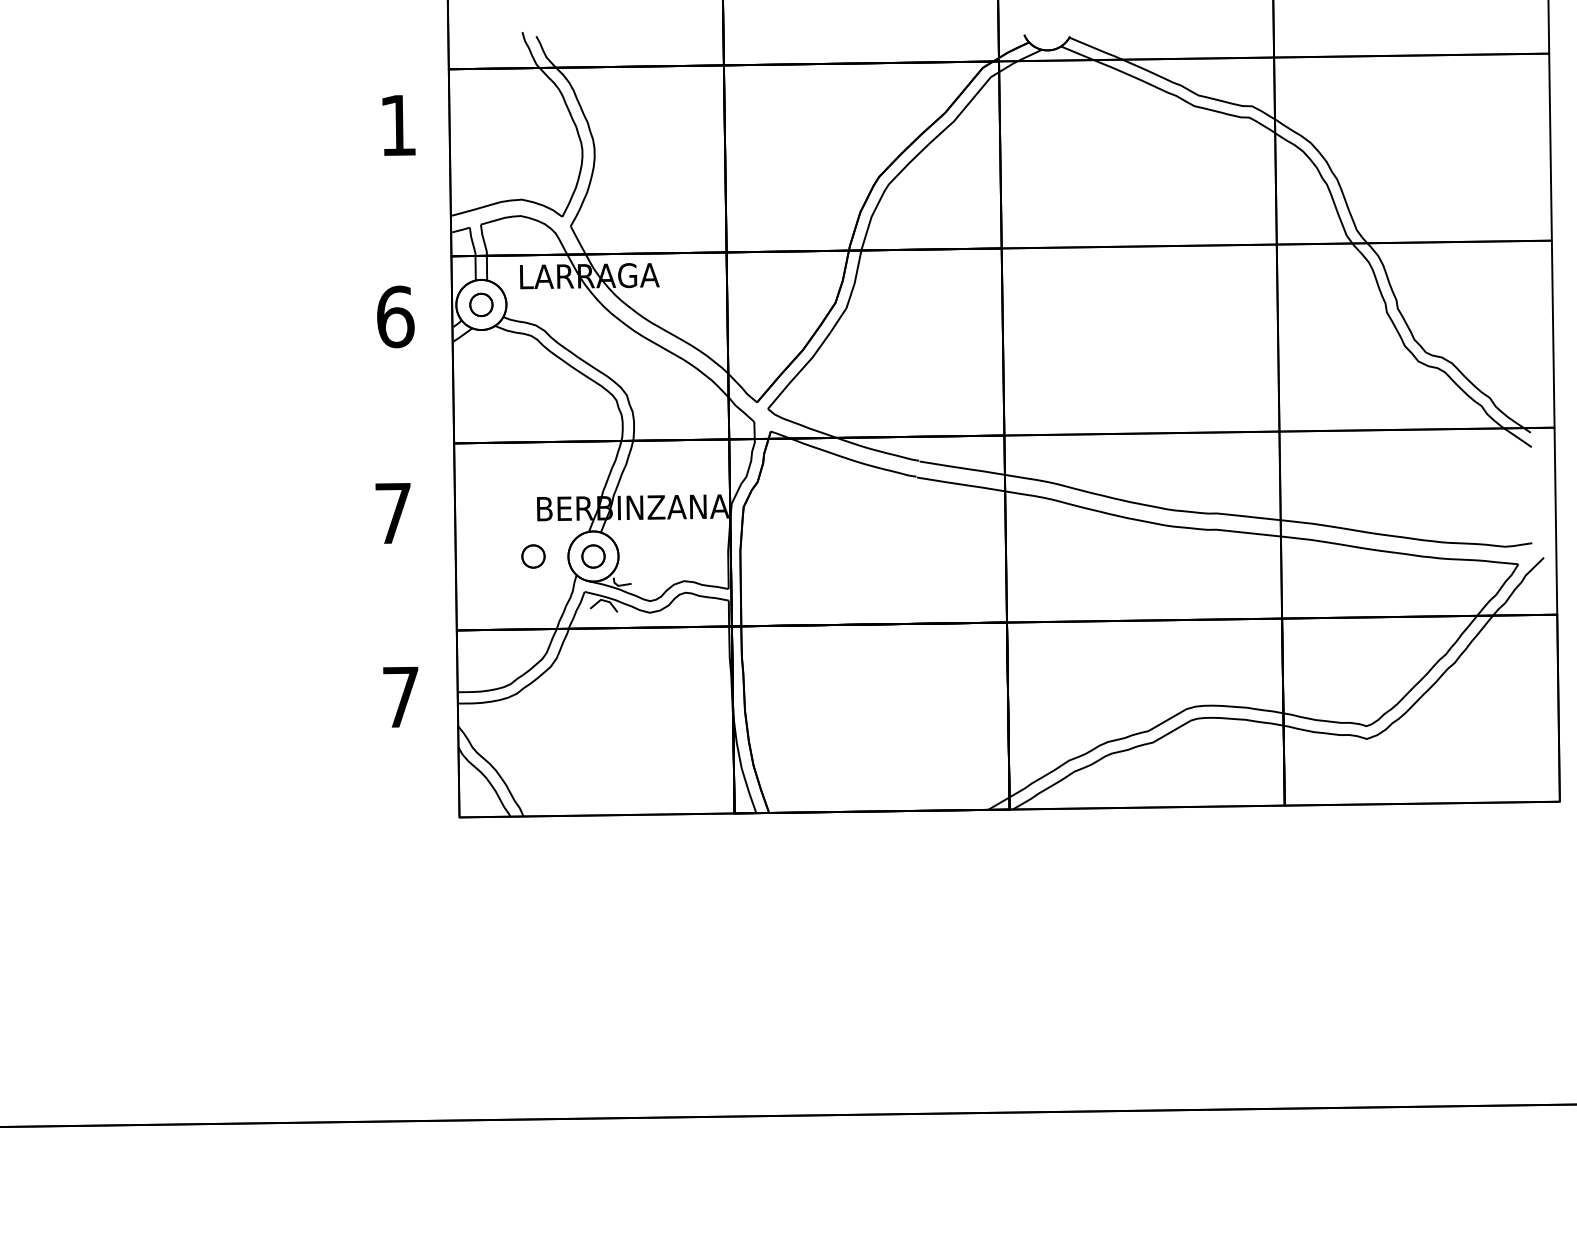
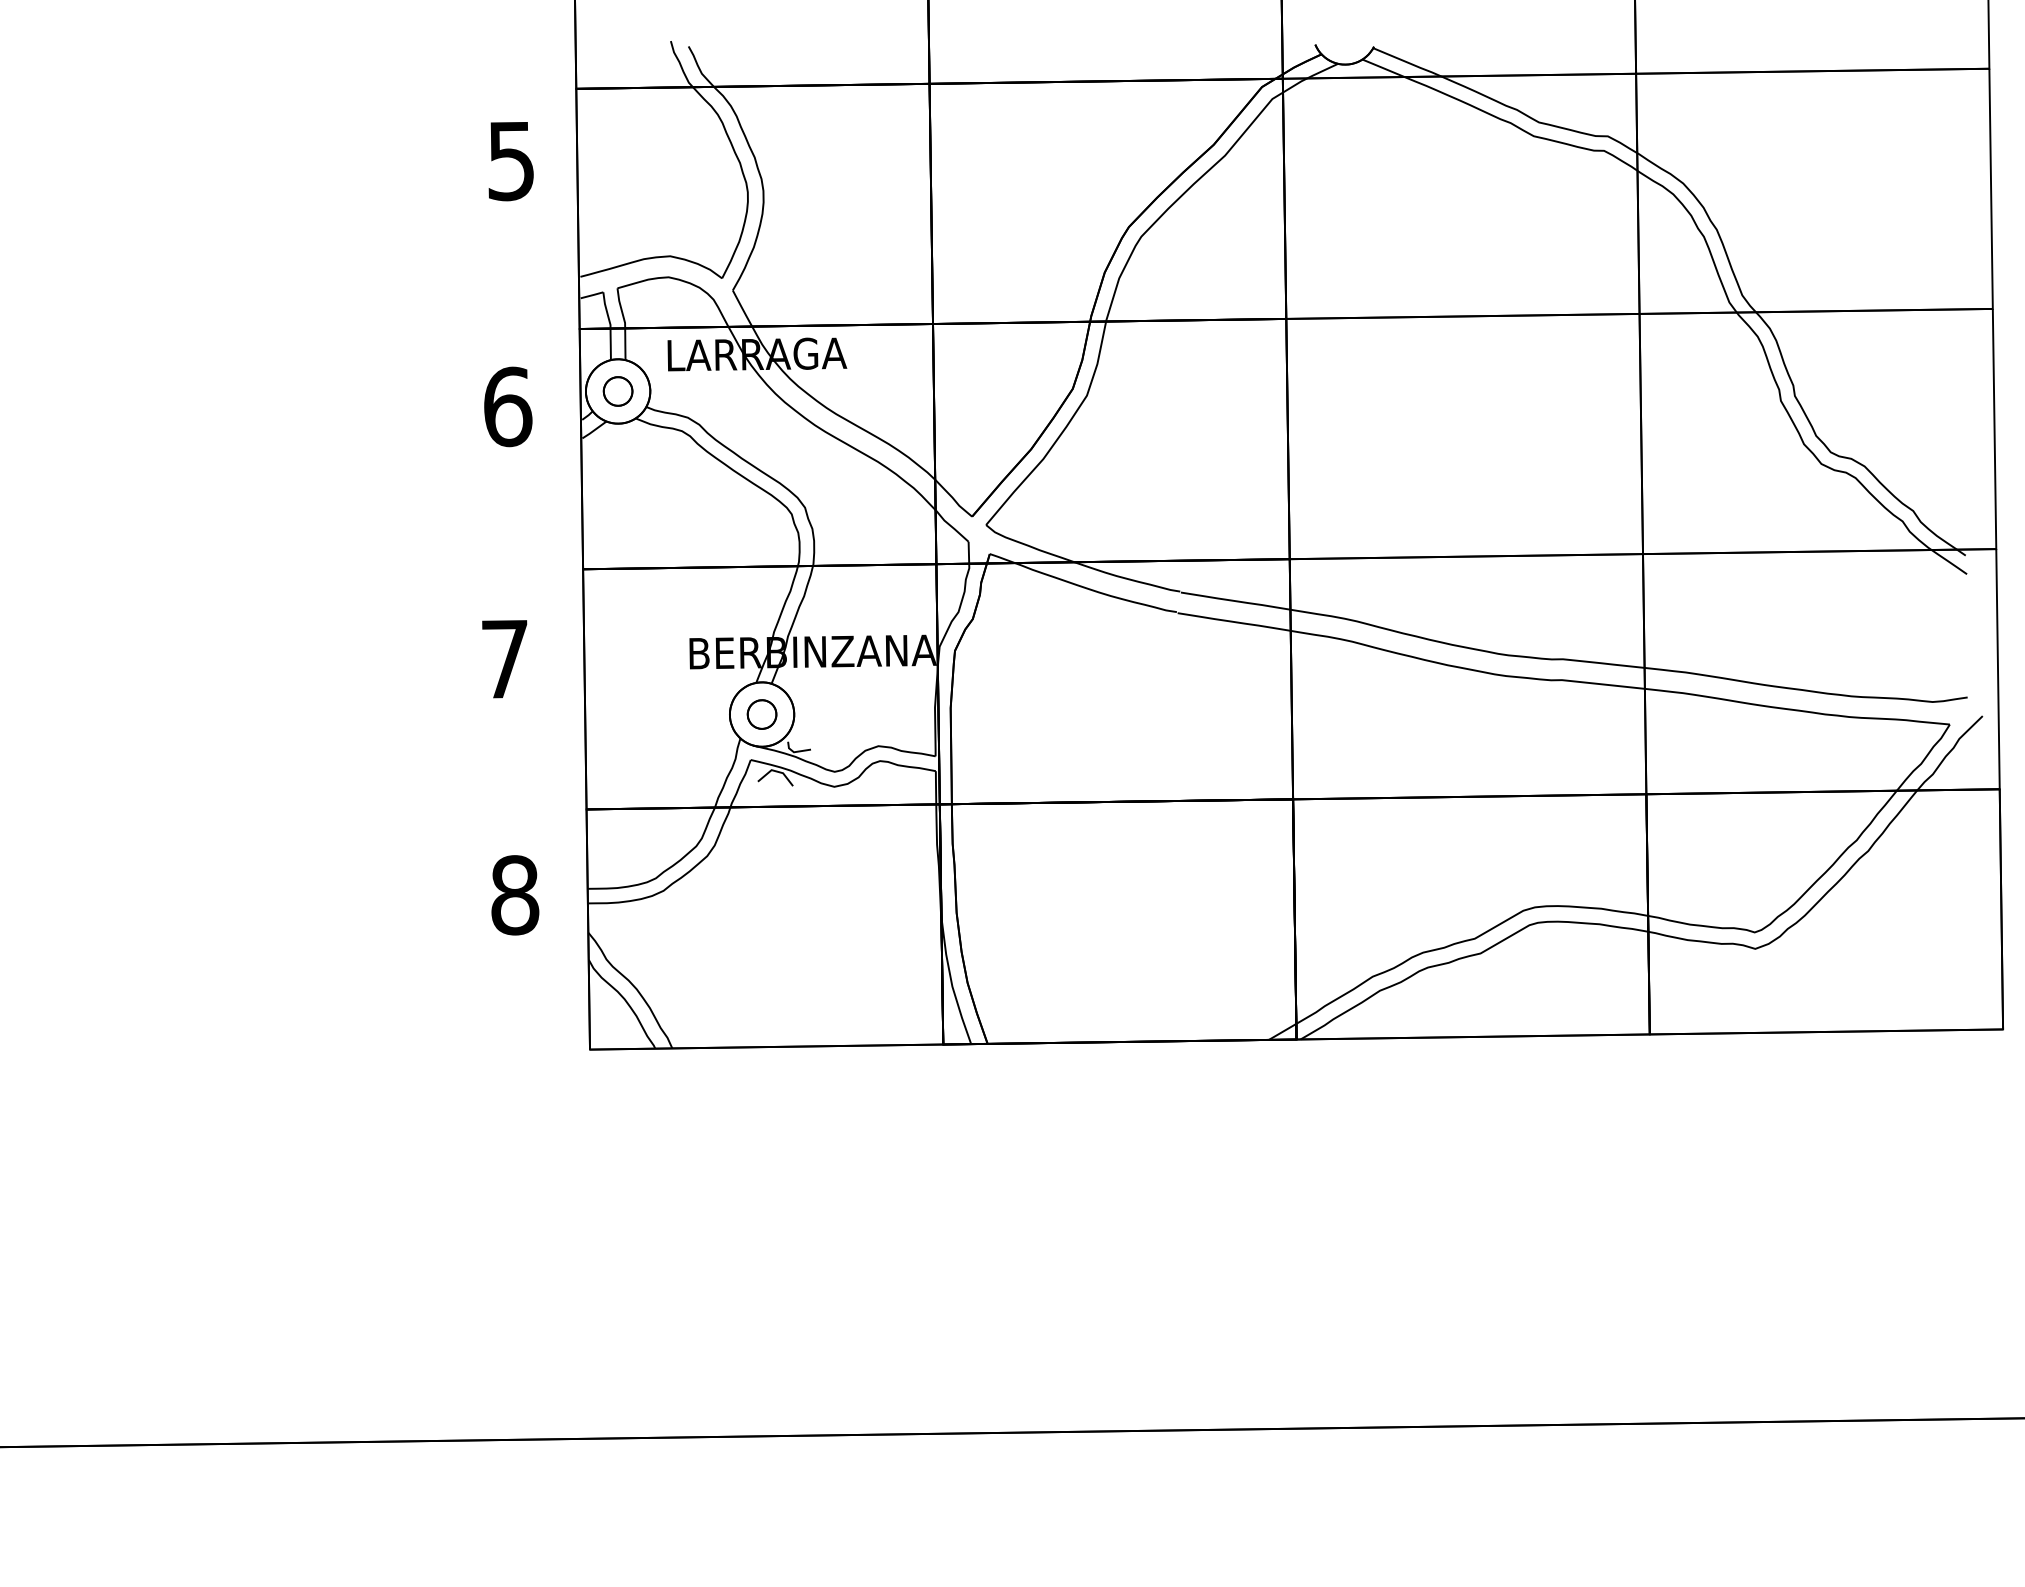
text: (397, 125) -> (510, 161), 1 -> 5
part: (533, 556) -> (685, 714), removed
text: (400, 697) -> (514, 895), 7 -> 8

